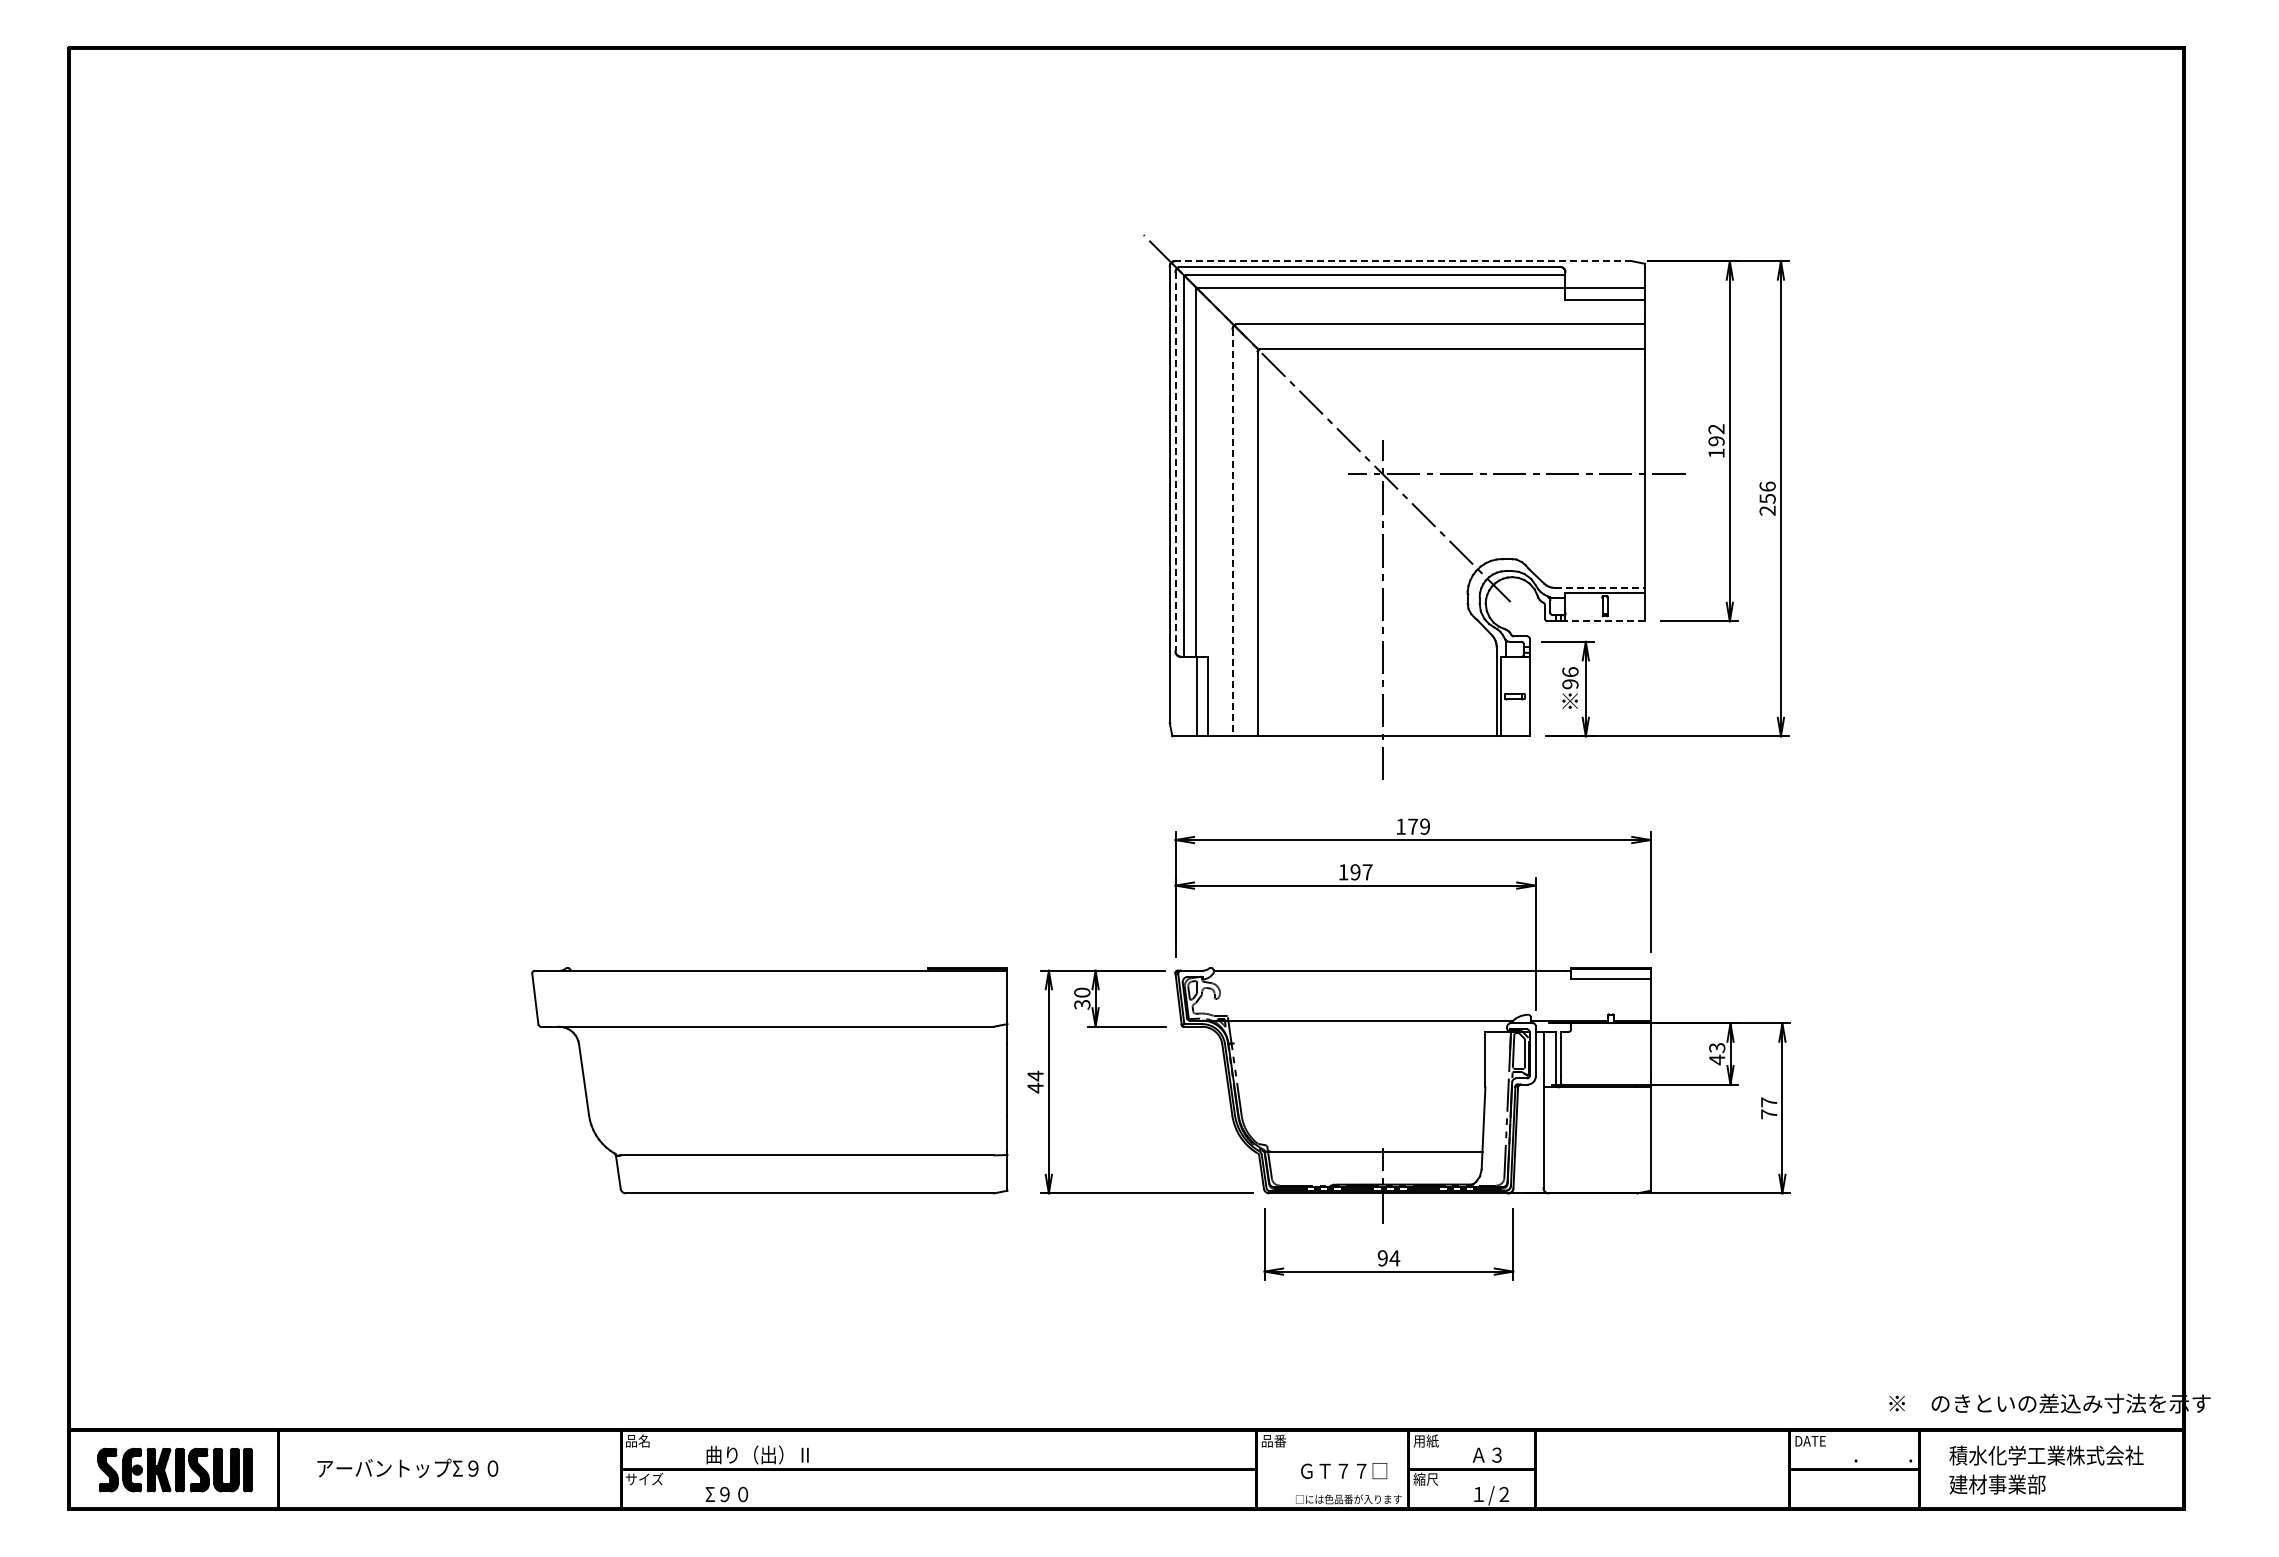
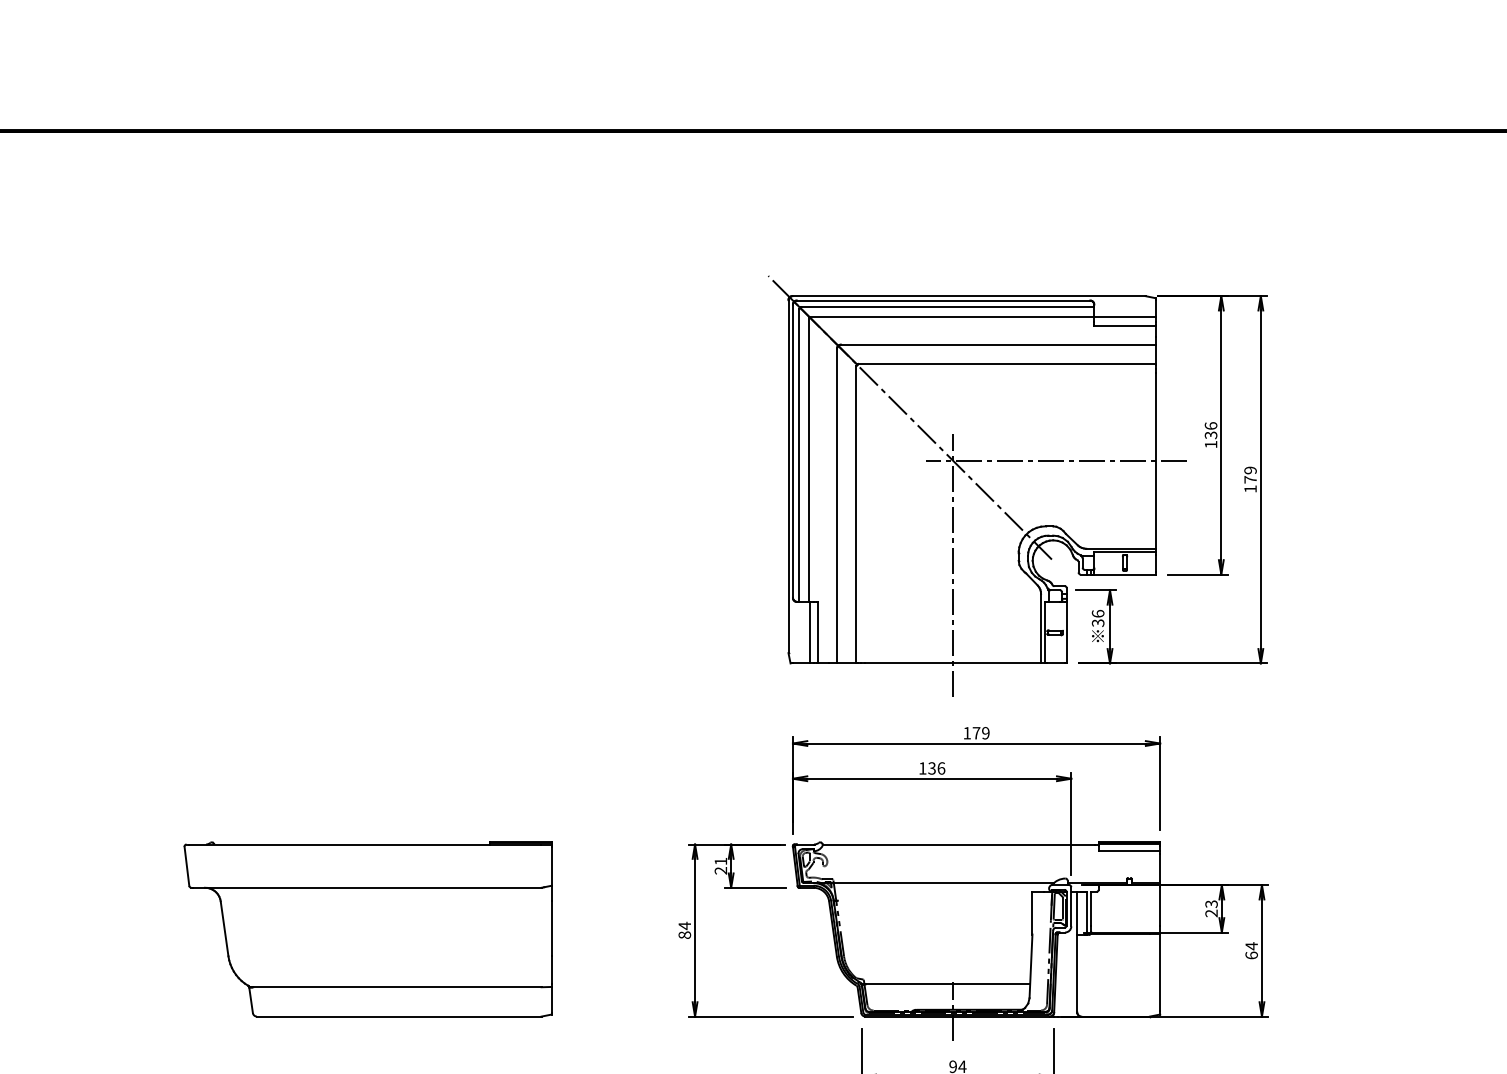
line: (1402, 261) -> (968, 296), dashed -> solid
text: (1716, 435) -> (1211, 430), 192 -> 136
line: (1175, 461) -> (792, 450), dashed -> solid
text: (1767, 498) -> (1250, 479), 256 -> 179
line: (1232, 532) -> (836, 505), dashed -> solid
line: (1600, 588) -> (1121, 549), dashed -> solid
line: (1605, 621) -> (1125, 574), dashed -> solid
text: (1570, 684) -> (1098, 623), 96 -> 36
text: (1361, 872) -> (936, 768), 197 -> 136
text: (1082, 998) -> (721, 865), 30 -> 21
text: (1717, 1059) -> (1211, 913), 43 -> 23
part: (769, 1080) -> (367, 929), moved
text: (1035, 1087) -> (684, 934), 44 -> 84
text: (1769, 1108) -> (1251, 950), 77 -> 64

